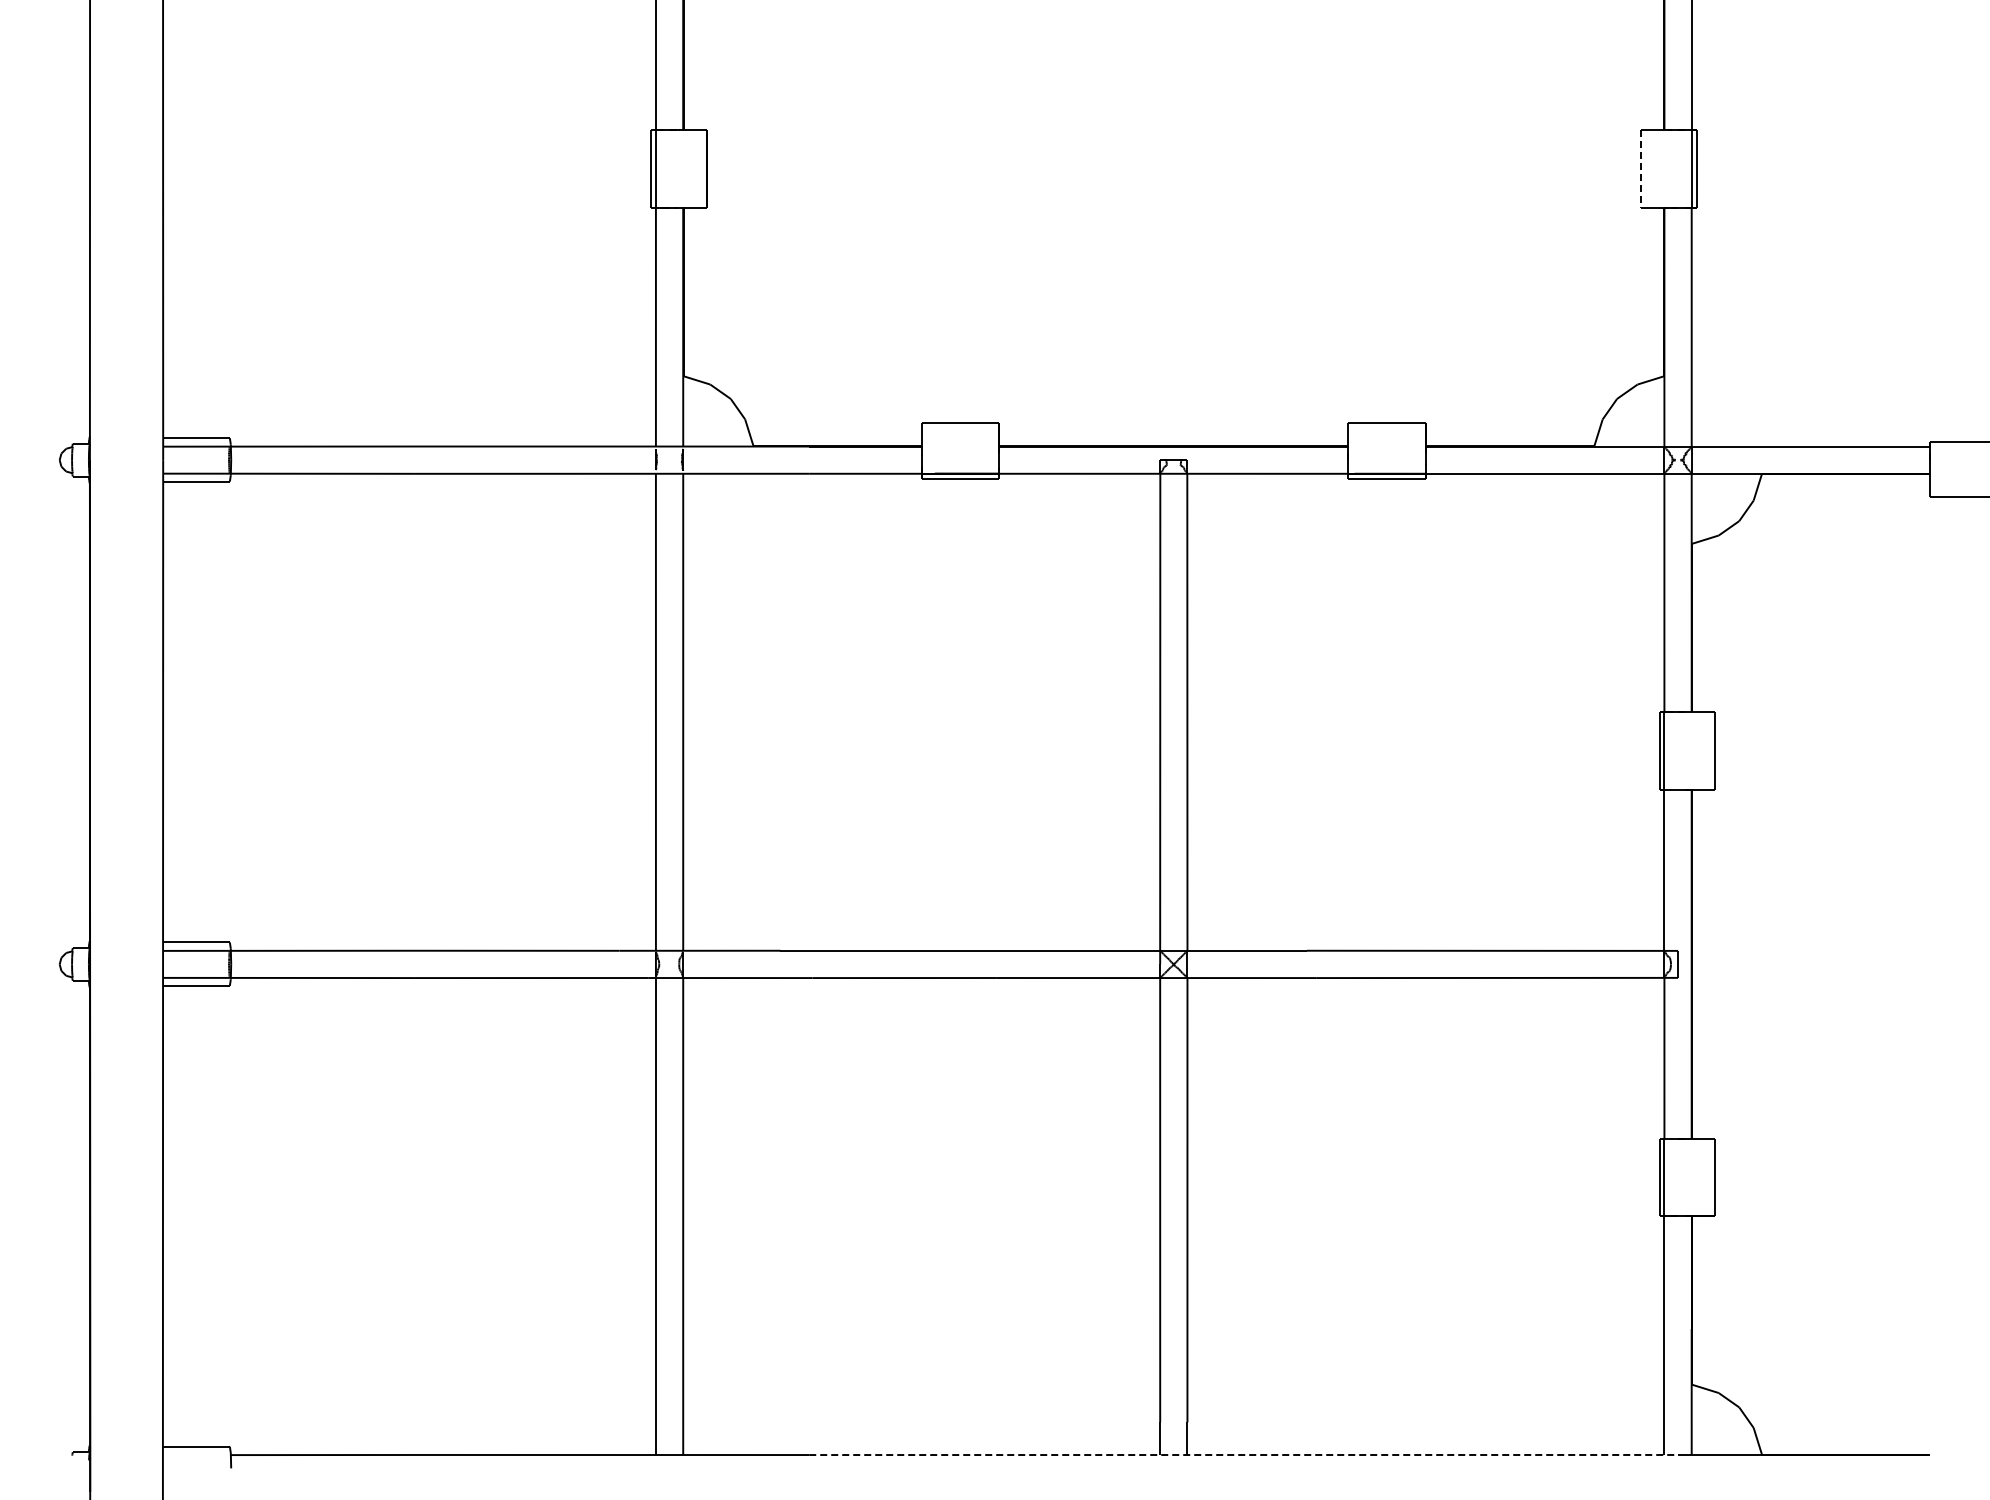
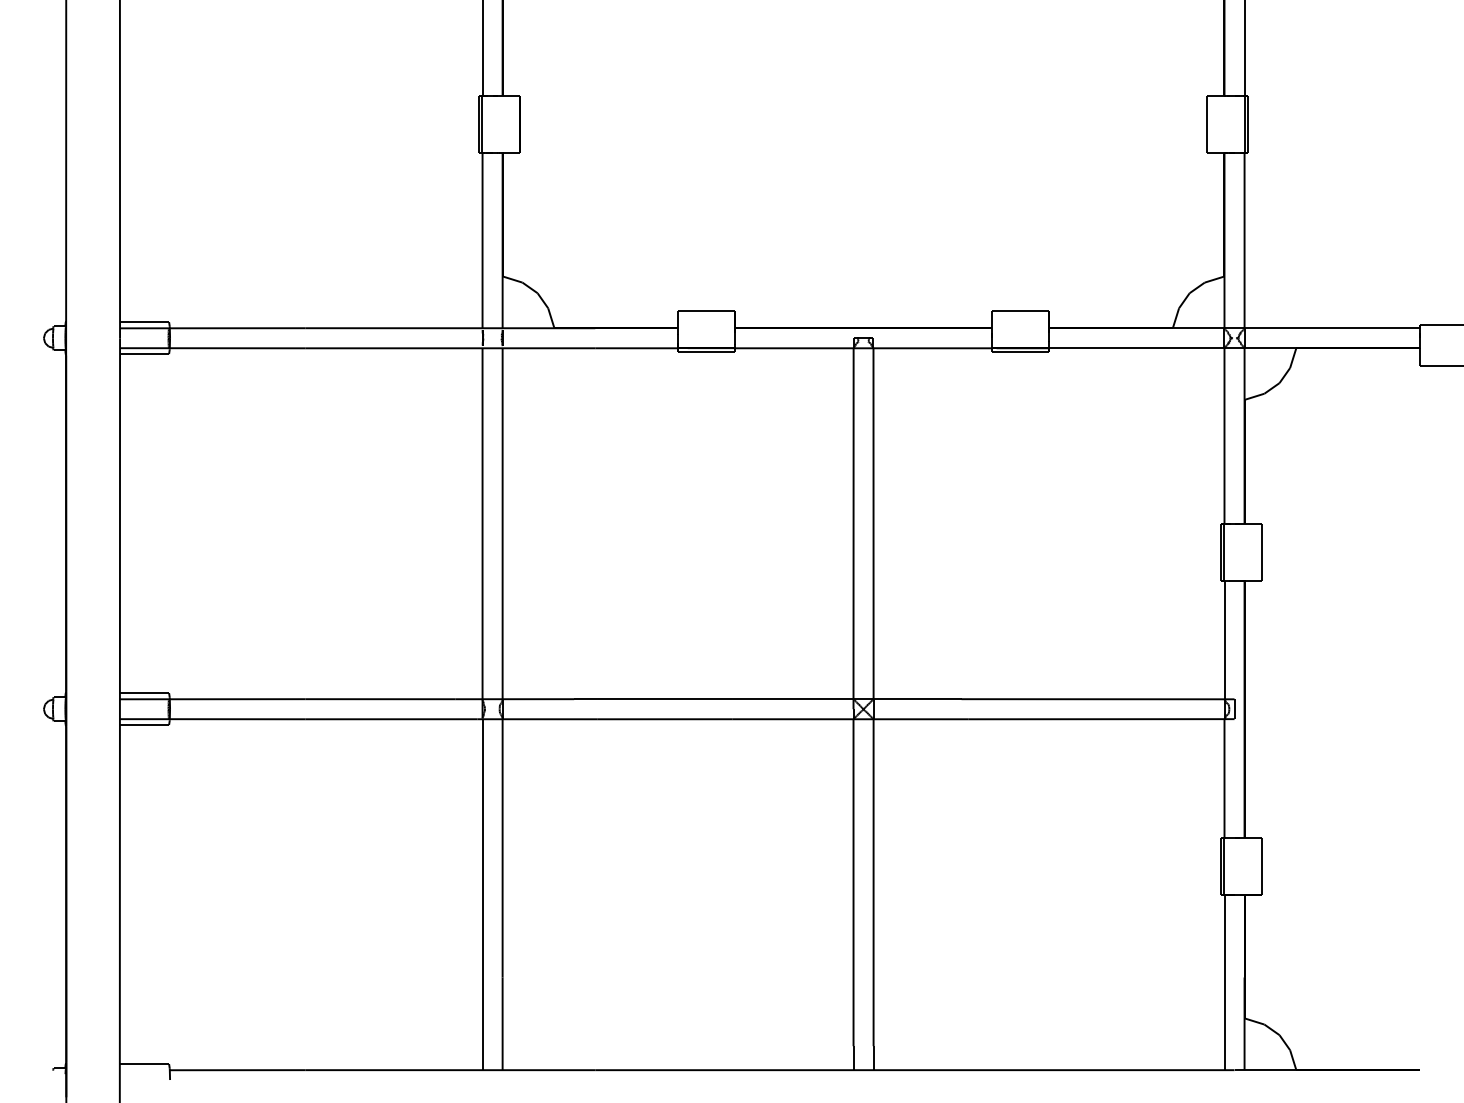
line: (1640, 169) -> (1206, 124), dashed -> solid
line: (1244, 1455) -> (915, 1070), dashed -> solid

